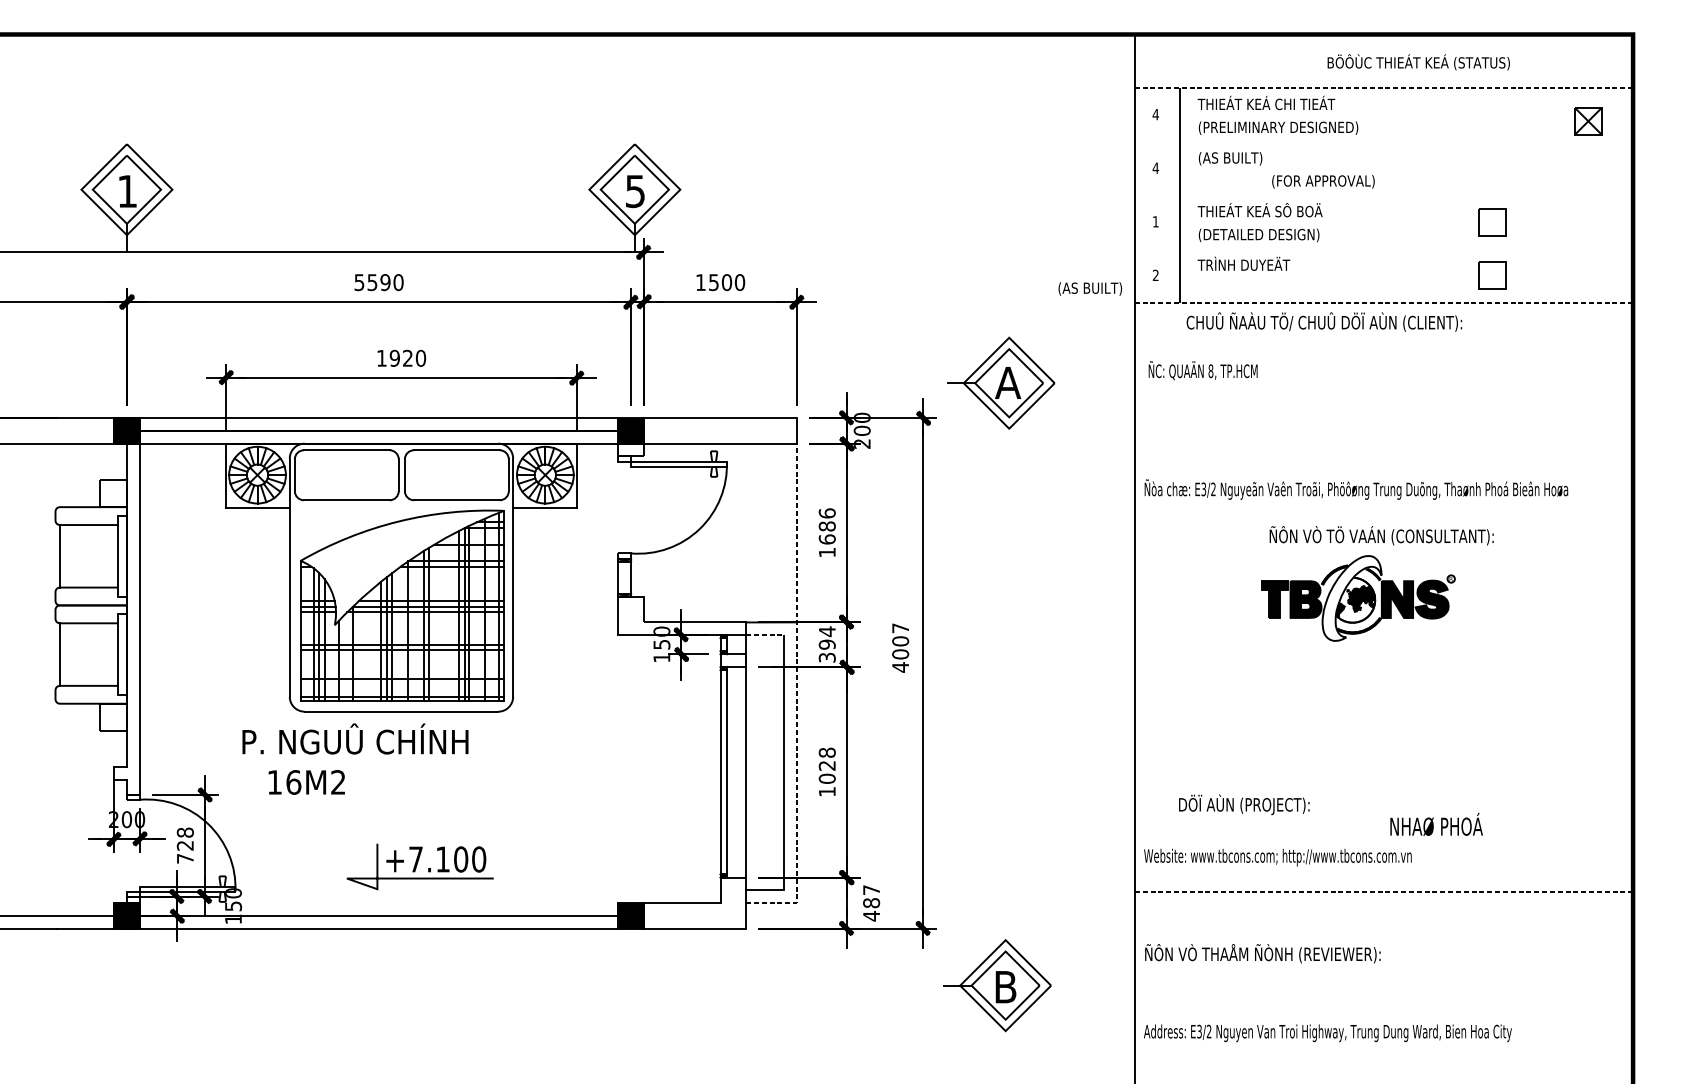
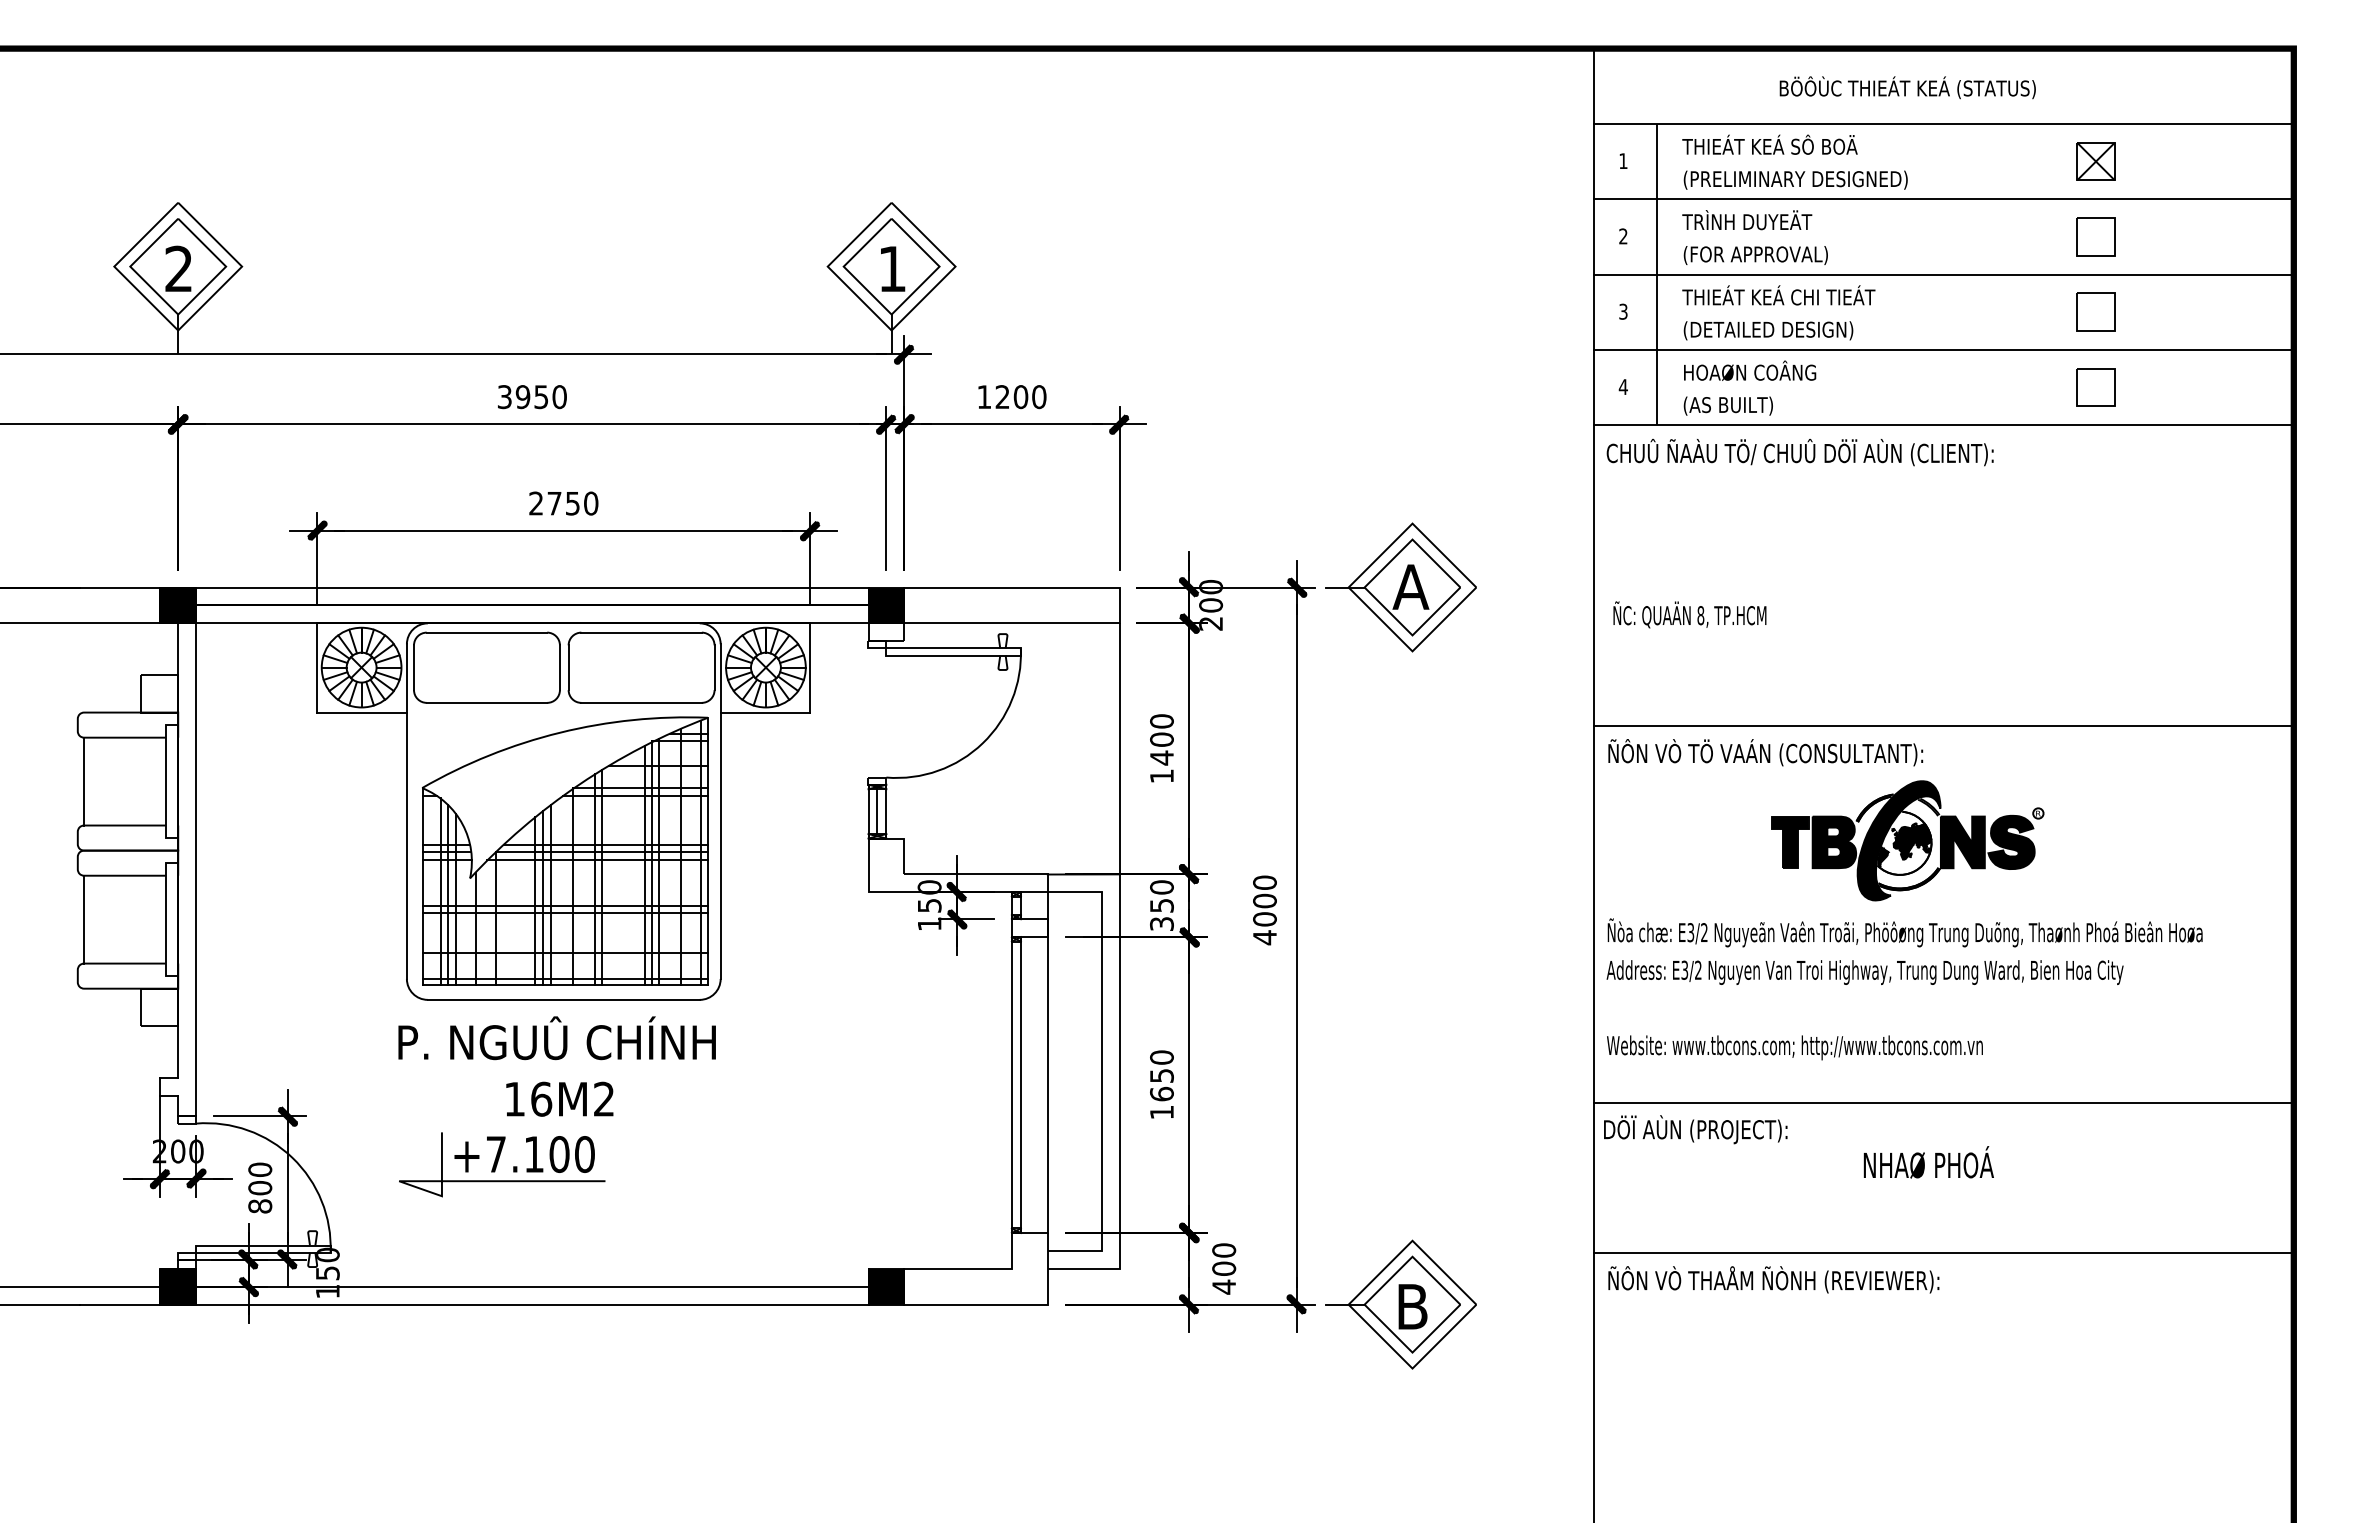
text: (1418, 62) -> (1907, 87), moved
line: (1383, 87) -> (1943, 123), dashed -> solid
text: (1305, 102) -> (1833, 144), THIEÁT KEÁ CHI TIEÁT -> THIEÁT KEÁ SÔ BOÄ
text: (1155, 114) -> (1622, 160), 4 -> 1
part: (1588, 121) -> (2095, 161), moved
line: (1383, 141) -> (1943, 199), added
text: (1244, 157) -> (1747, 221), (AS BUILT) -> TRÌNH DUYEÄT
text: (1155, 168) -> (1622, 236), 4 -> 2
part: (1491, 168) -> (2095, 236), added
text: (1323, 181) -> (1755, 255), moved
text: (127, 191) -> (178, 268), 1 -> 2
text: (635, 191) -> (892, 269), 5 -> 1
line: (1383, 195) -> (1943, 274), added
text: (1305, 210) -> (1833, 295), THIEÁT KEÁ SÔ BOÄ -> THIEÁT KEÁ CHI TIEÁT
text: (1155, 221) -> (1623, 311), 1 -> 3
line: (1383, 248) -> (1943, 349), added
text: (1245, 263) -> (1749, 370), TRÌNH DUYEÄT -> HOAØN COÂNG
text: (1155, 275) -> (1622, 386), 2 -> 4
text: (372, 282) -> (523, 396), 5590 -> 3950
text: (713, 282) -> (1002, 397), 1500 -> 1200
text: (1089, 288) -> (1727, 405), moved
line: (1383, 302) -> (1943, 425), dashed -> solid
text: (1323, 322) -> (1799, 452), moved
text: (394, 358) -> (554, 503), 1920 -> 2750
text: (1202, 370) -> (1689, 614), moved
part: (1000, 383) -> (1400, 587), moved
text: (1355, 489) -> (1904, 932), moved
line: (1383, 517) -> (1943, 726), added
text: (826, 526) -> (1161, 739), 1686 -> 1400
text: (1381, 535) -> (1765, 752), moved
line: (624, 577) -> (877, 811), added
fill: (1351, 598) -> (1898, 840), added
text: (900, 628) -> (1264, 882), 4007 -> 4000
line: (765, 635) -> (1074, 892), dashed -> solid
text: (826, 638) -> (1161, 896), 394 -> 350
line: (797, 699) -> (1119, 982), dashed -> solid
text: (354, 739) -> (556, 1038), moved
text: (826, 765) -> (1161, 1075), 1028 -> 1650
text: (306, 781) -> (559, 1098), moved
line: (1383, 784) -> (1943, 1102), added
text: (1244, 804) -> (1695, 1129), moved
text: (1436, 824) -> (1928, 1162), moved
text: (185, 845) -> (260, 1187), 728 -> 800
text: (1277, 857) -> (1794, 1047), moved
part: (420, 878) -> (502, 1180), moved
line: (1383, 892) -> (1943, 1253), dashed -> solid
text: (871, 896) -> (1224, 1259), 487 -> 400
text: (1262, 953) -> (1773, 1279), moved
part: (997, 985) -> (1400, 1304), moved
text: (1327, 1033) -> (1864, 972), moved

